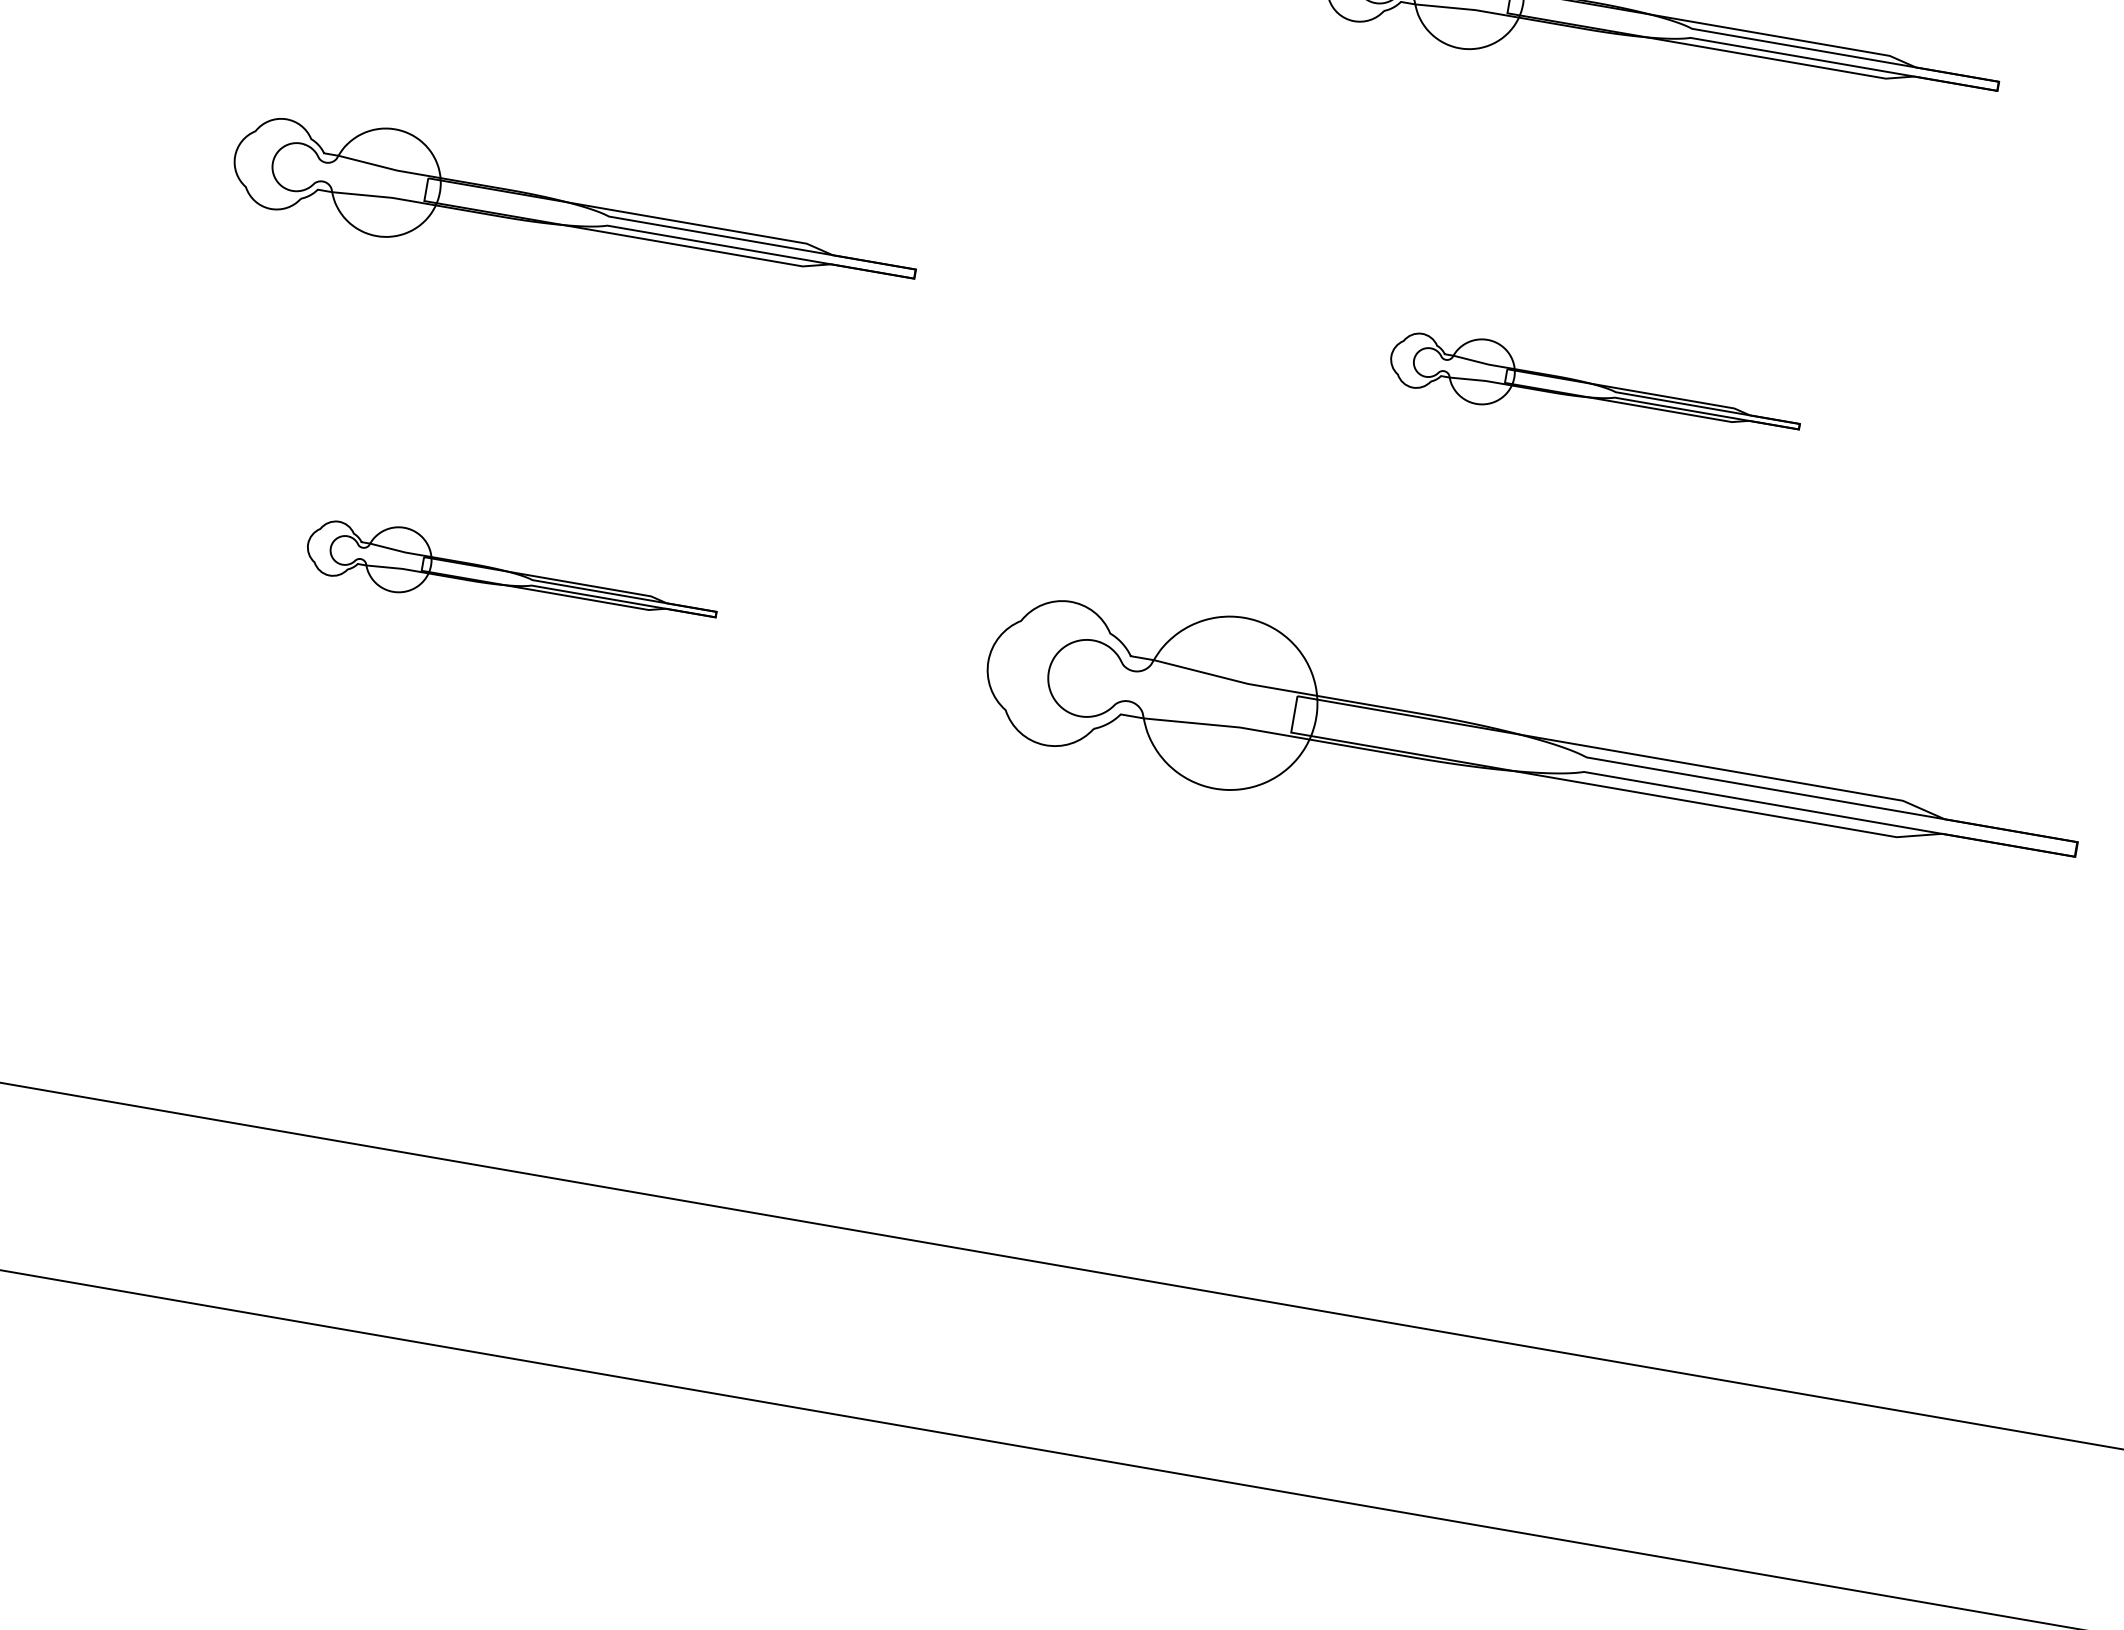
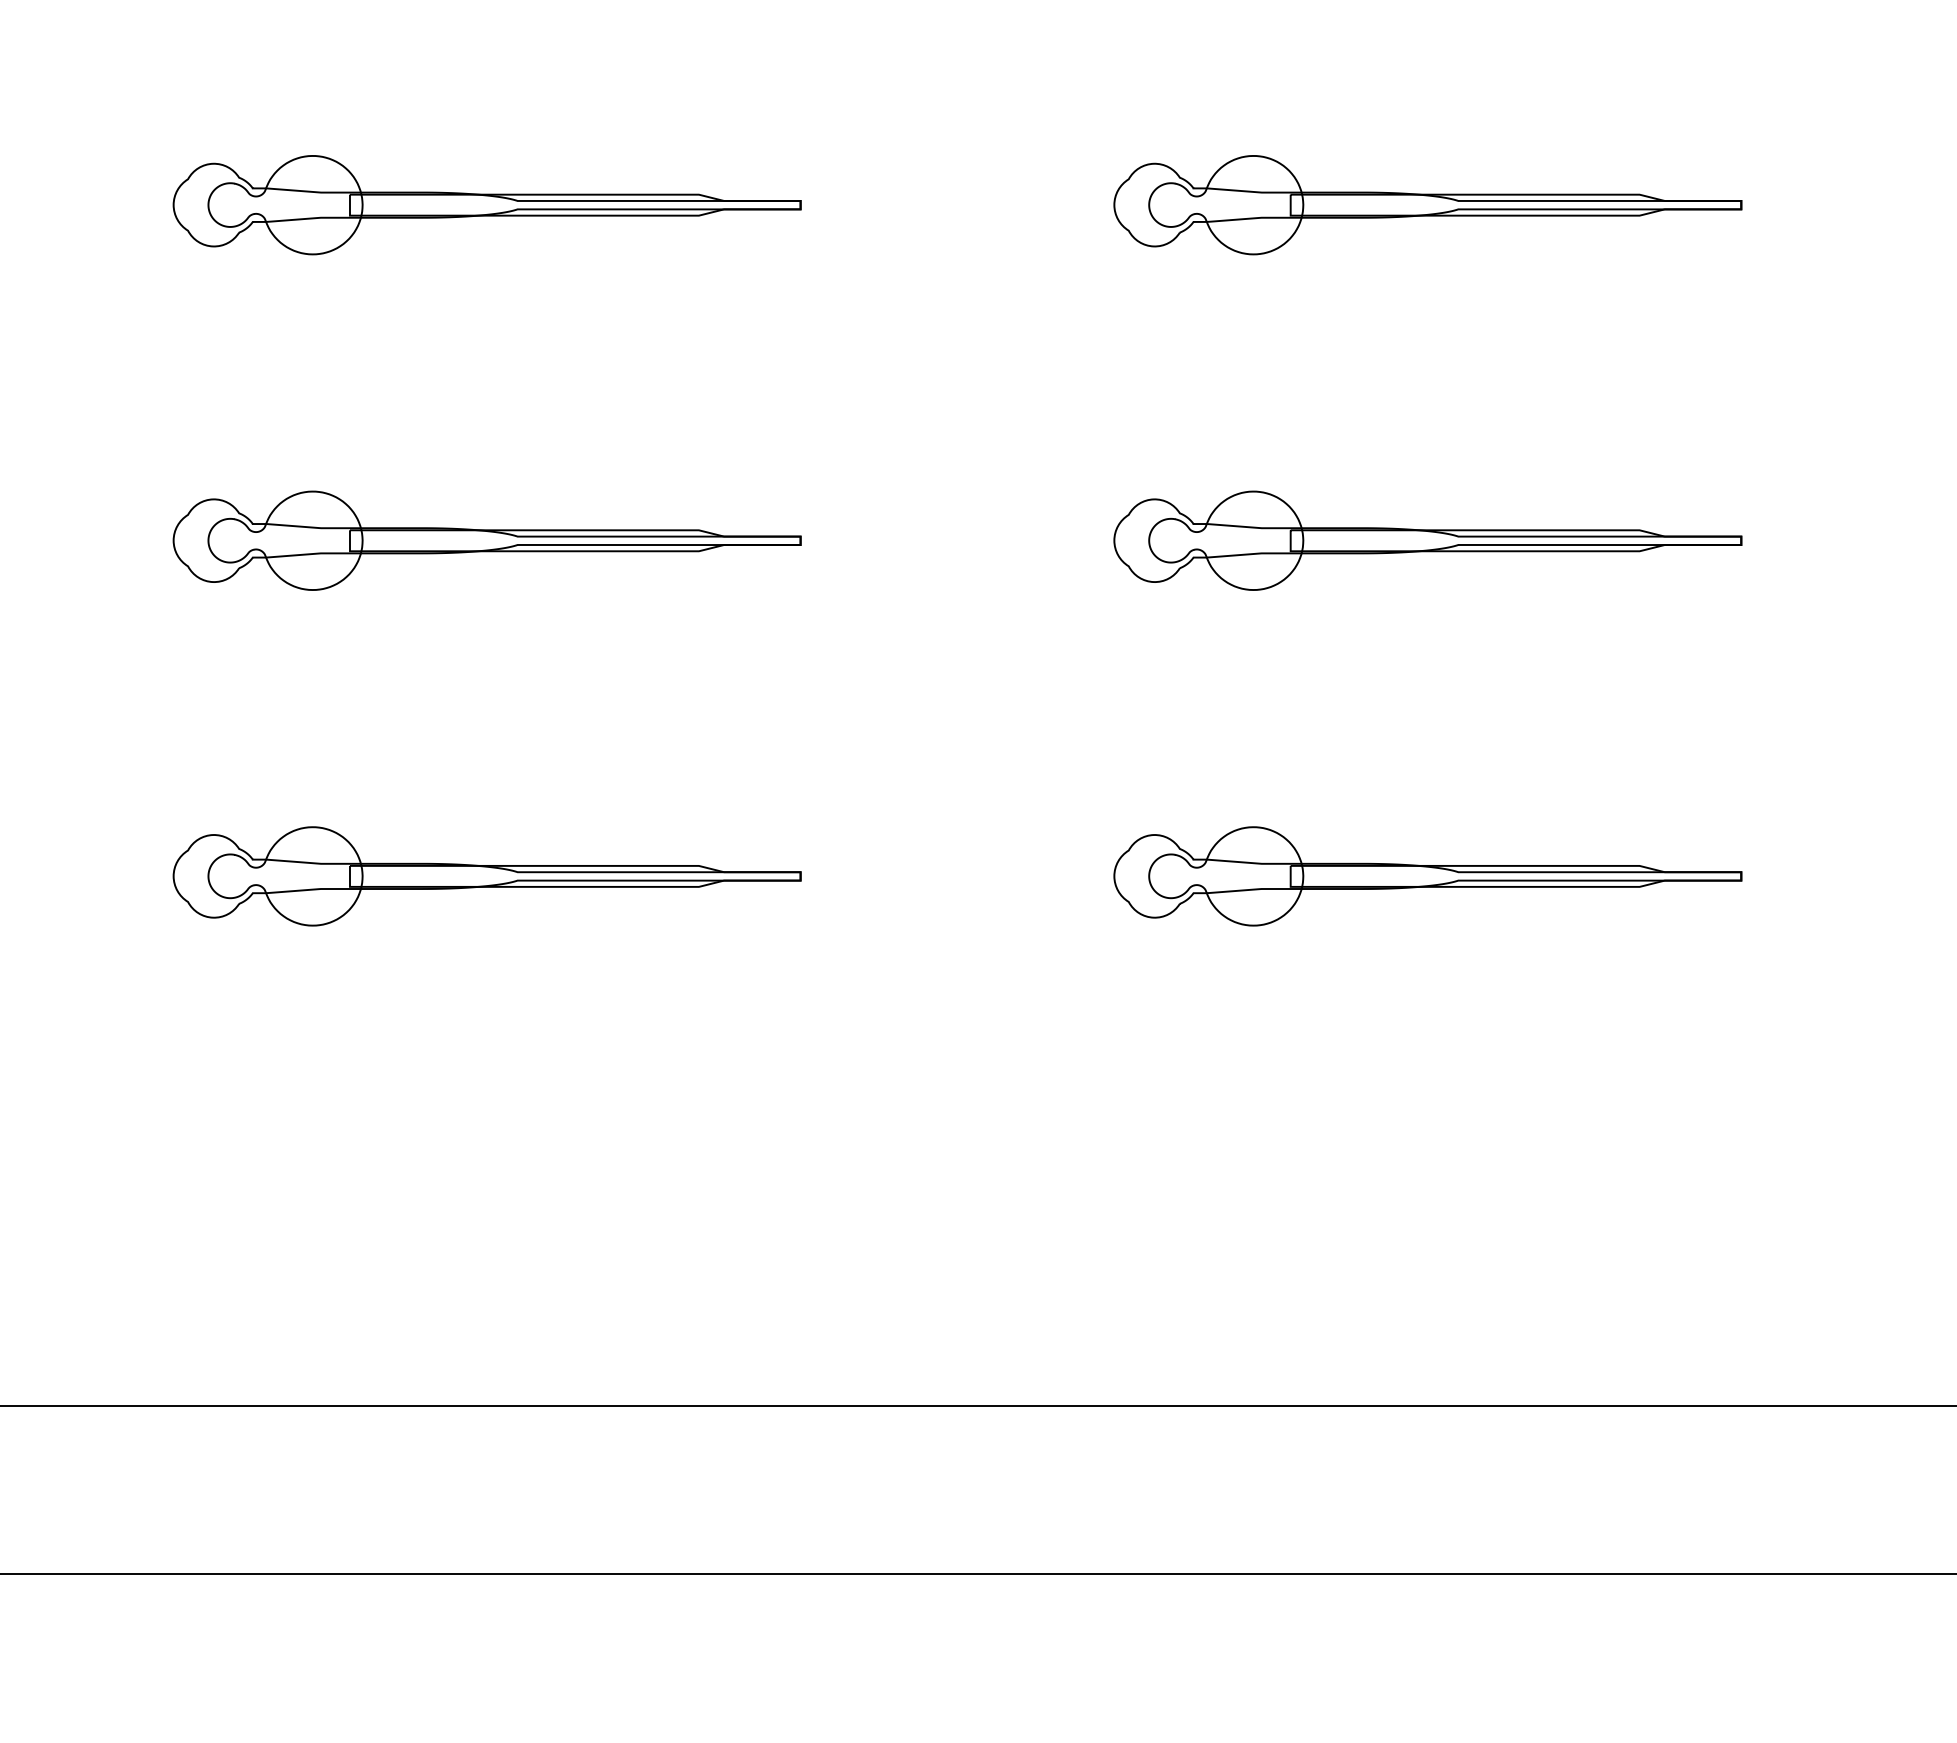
part: (1594, 391) -> (1427, 540), size x1.67
part: (511, 579) -> (486, 876), size x1.67
part: (1532, 755) -> (1427, 876), size x0.62

